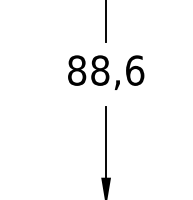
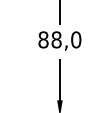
text: (135, 69) -> (76, 39), 88,6 -> 88,0

